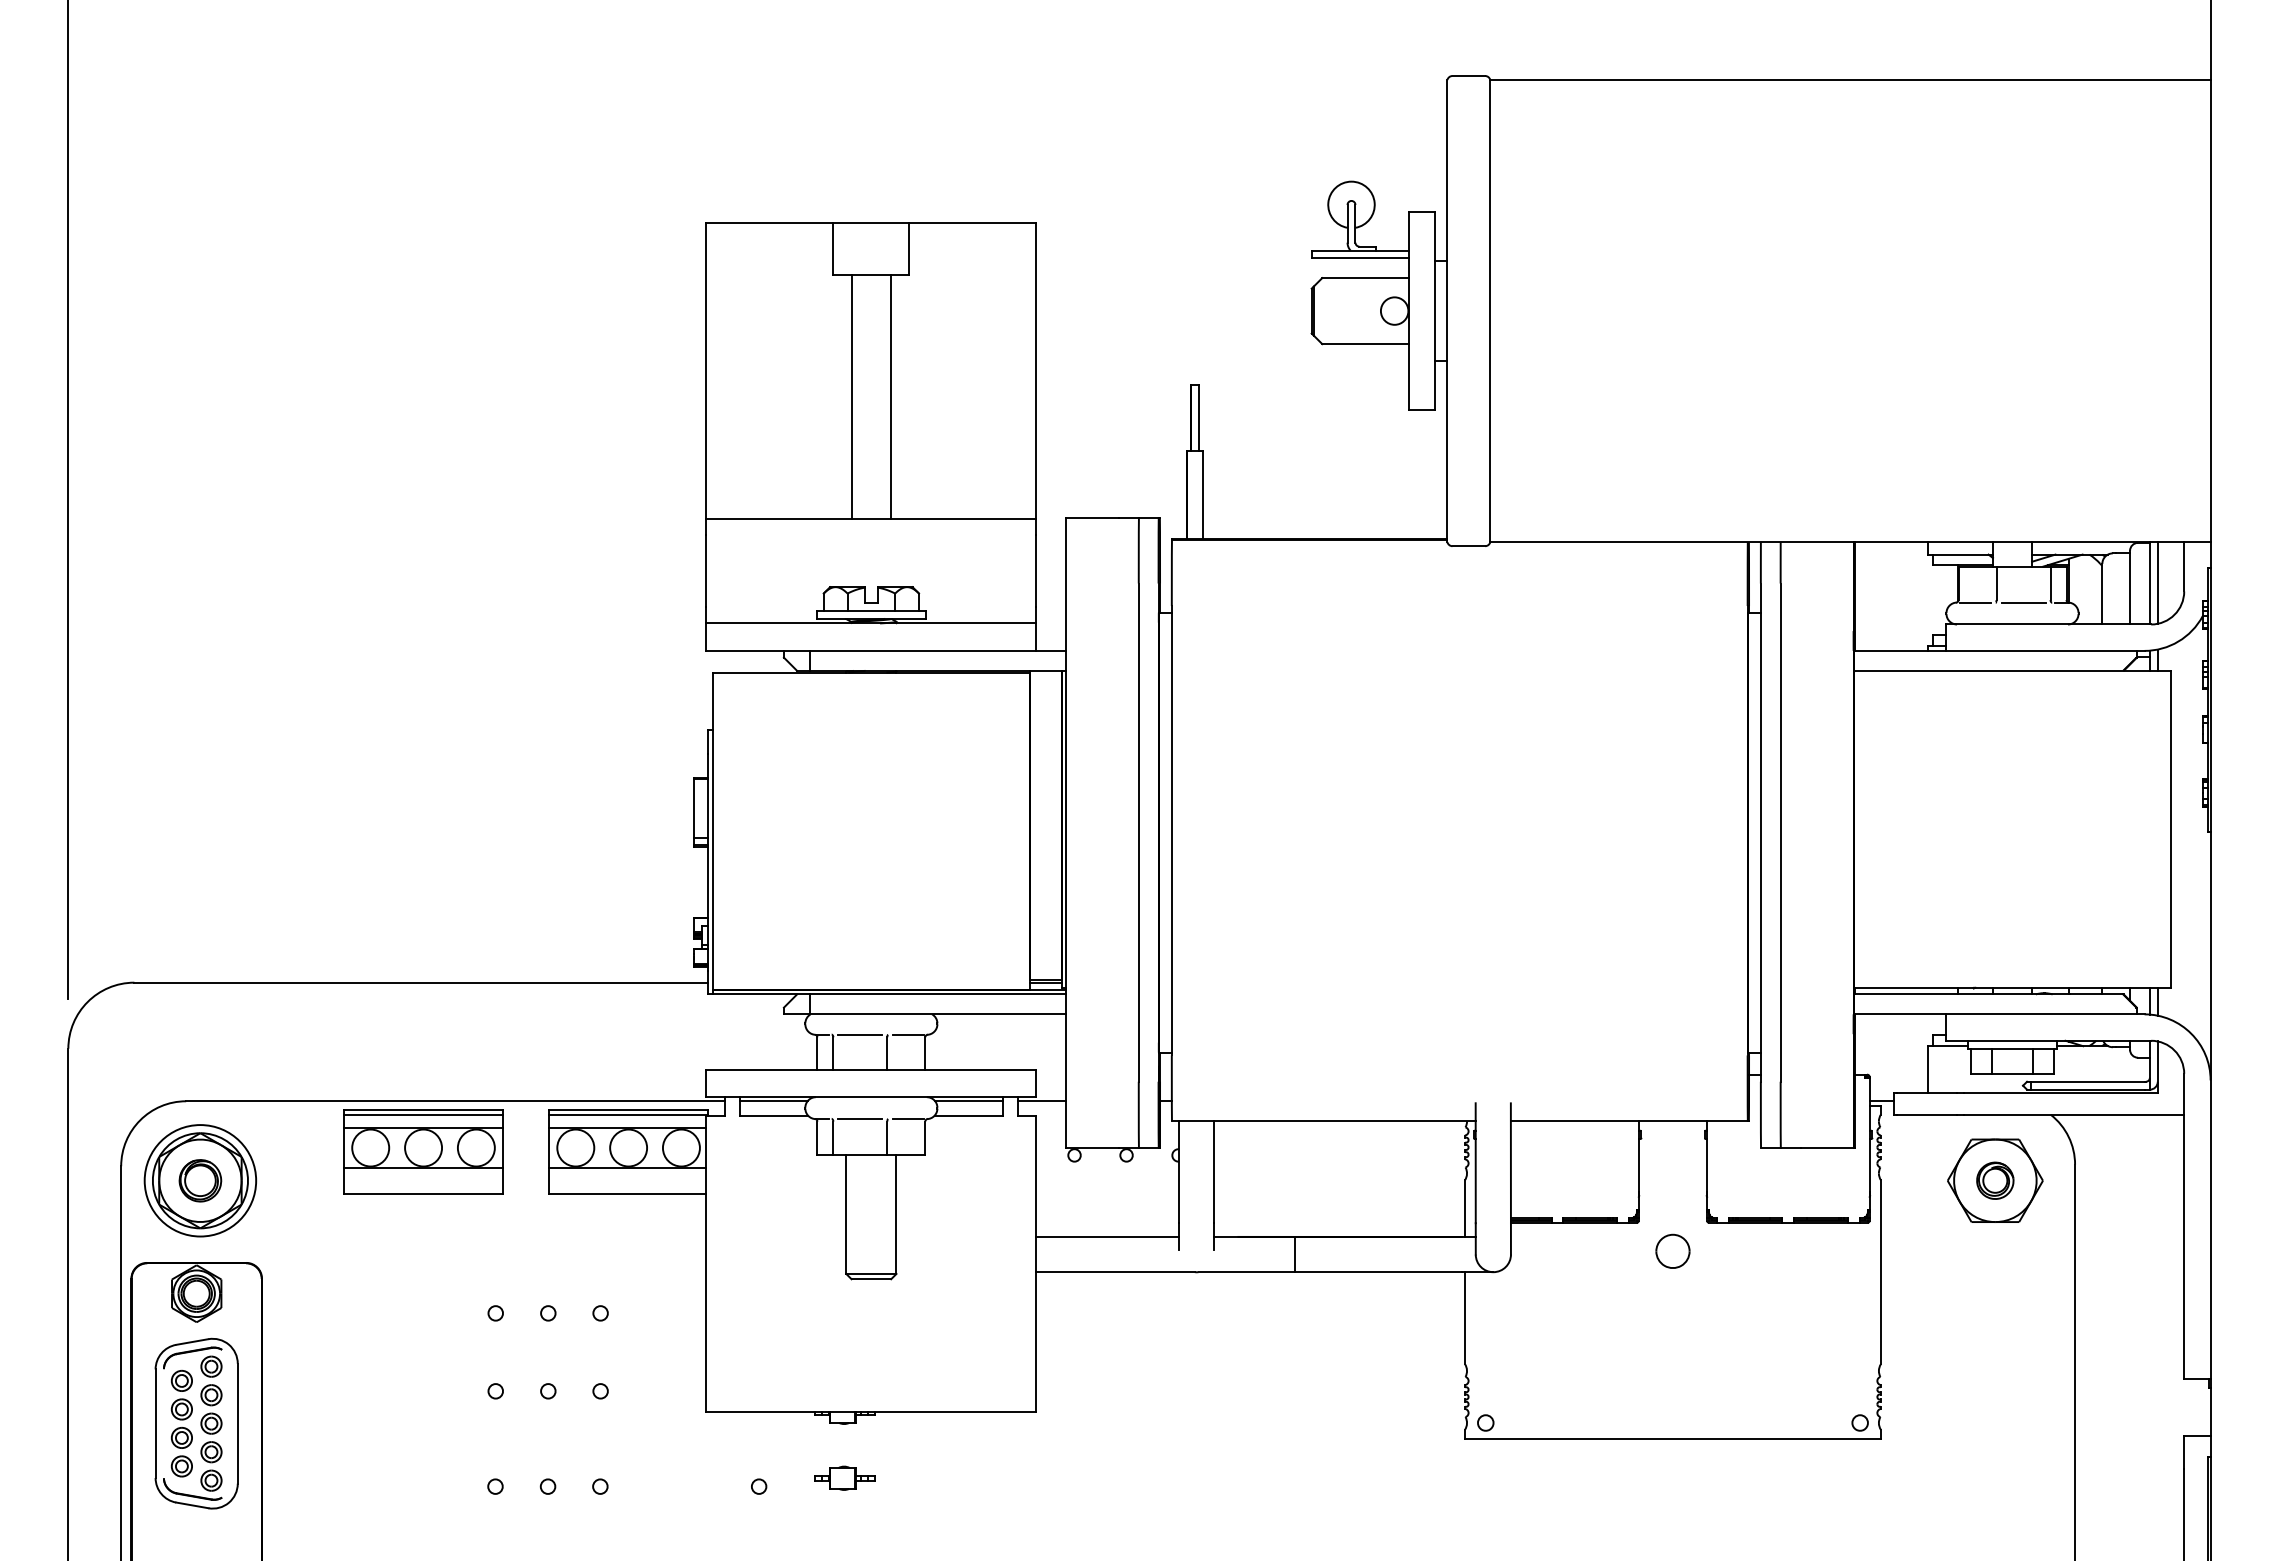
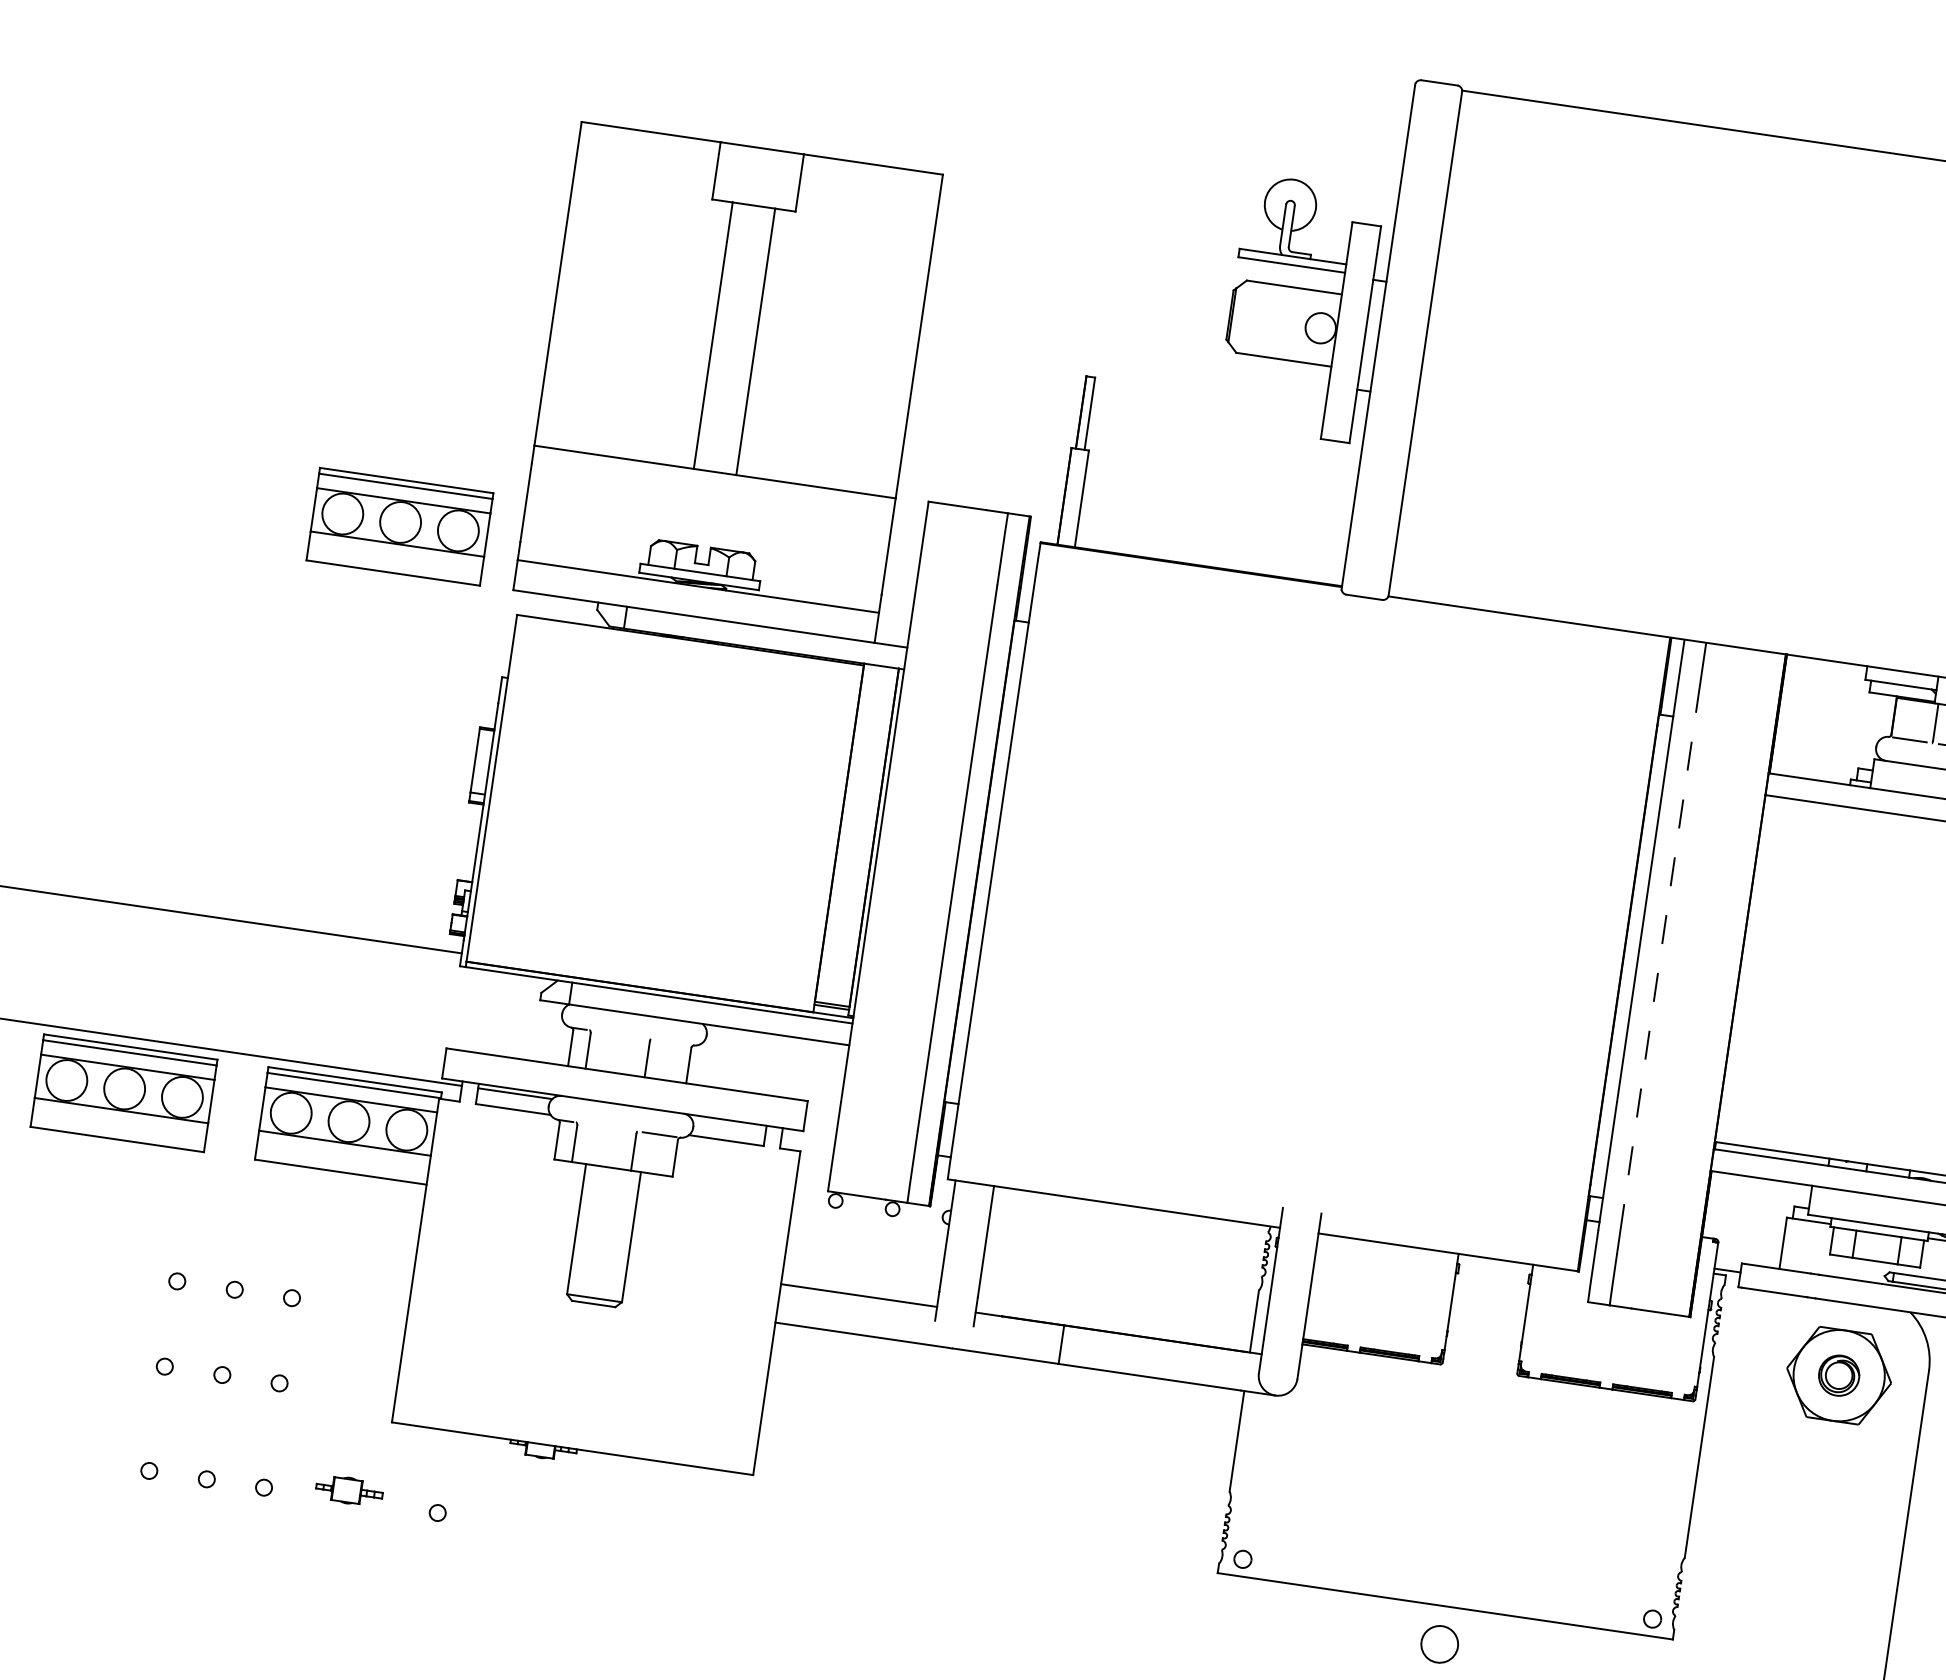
part: (596, 608) -> (400, 526), added
line: (1780, 832) -> (1659, 960), solid -> dashed
line: (859, 1034) -> (619, 1034), removed
line: (907, 1034) -> (672, 1041), removed
line: (968, 1101) -> (728, 1125), removed
line: (1041, 1101) -> (808, 1136), removed
line: (859, 1119) -> (606, 1127), removed
part: (1672, 1250) -> (1439, 1643), moved
part: (844, 1477) -> (348, 1489), moved

